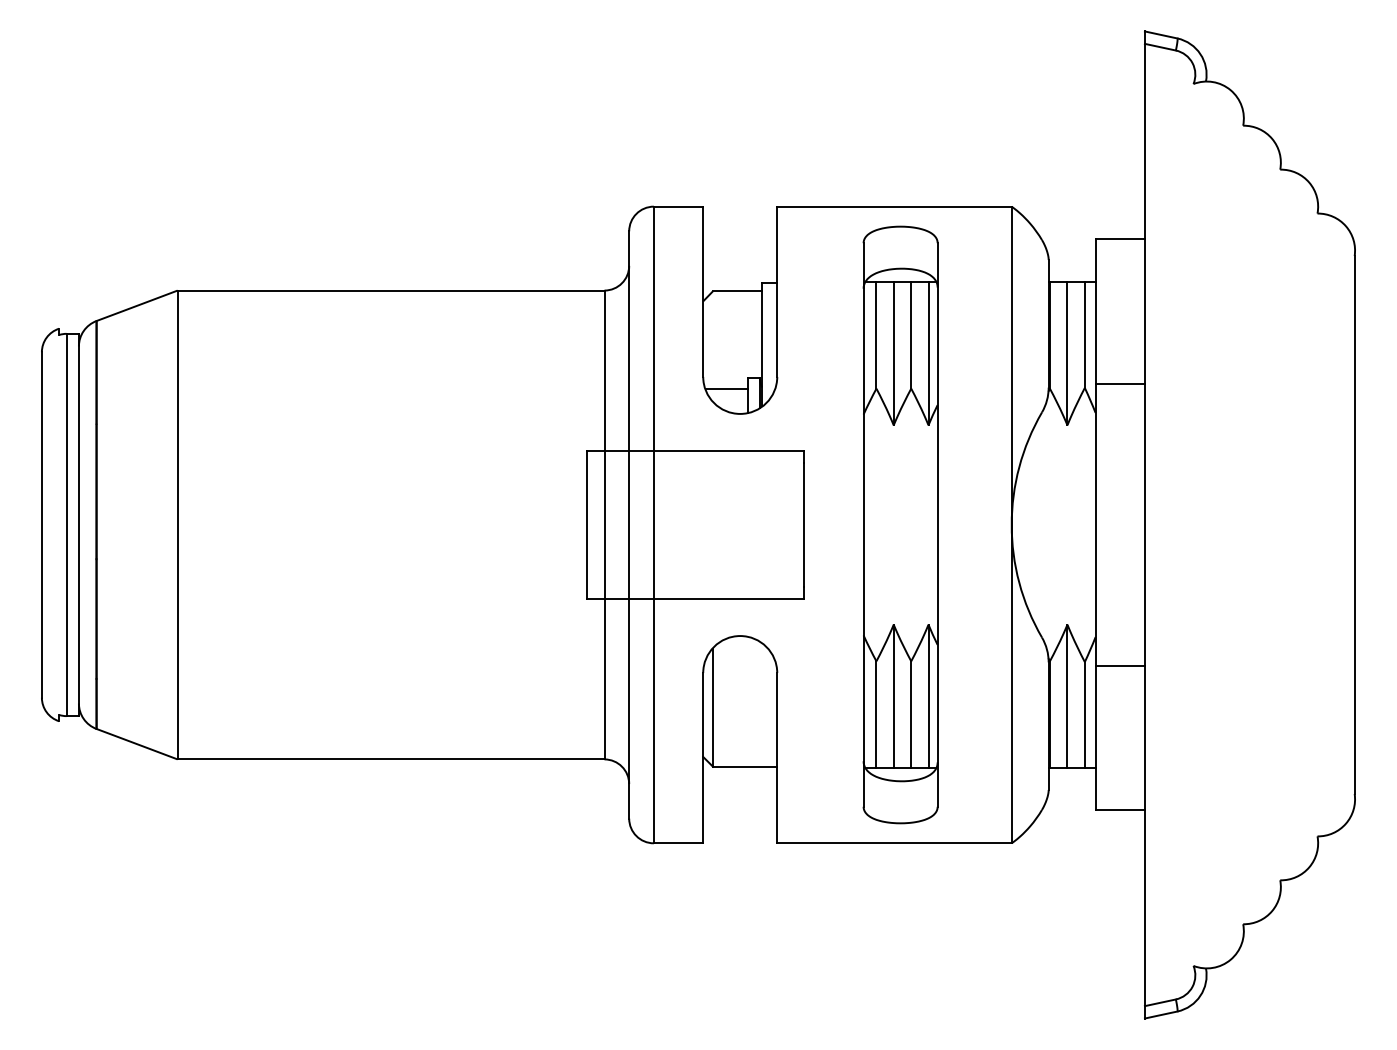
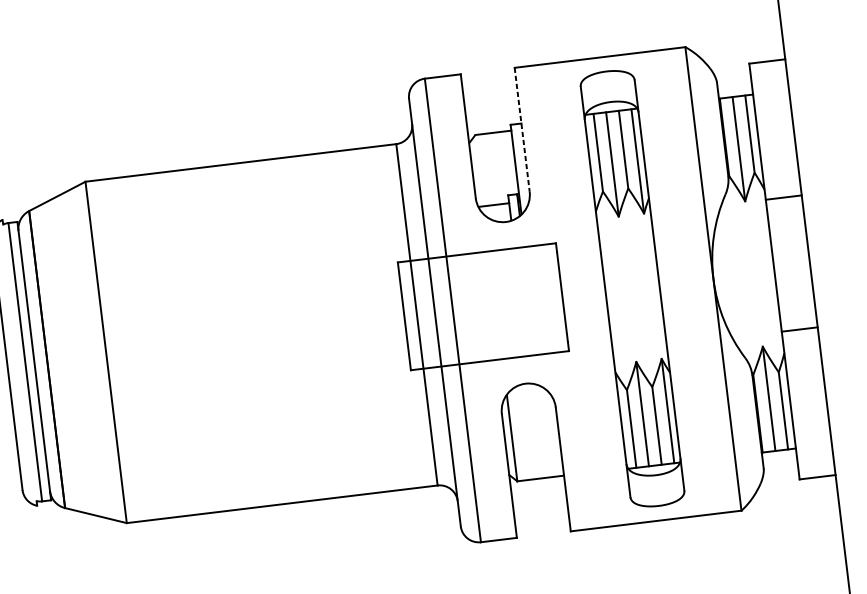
line: (777, 292) -> (522, 130), solid -> dashed
line: (1119, 384) -> (783, 197), moved
line: (1119, 665) -> (799, 329), moved

